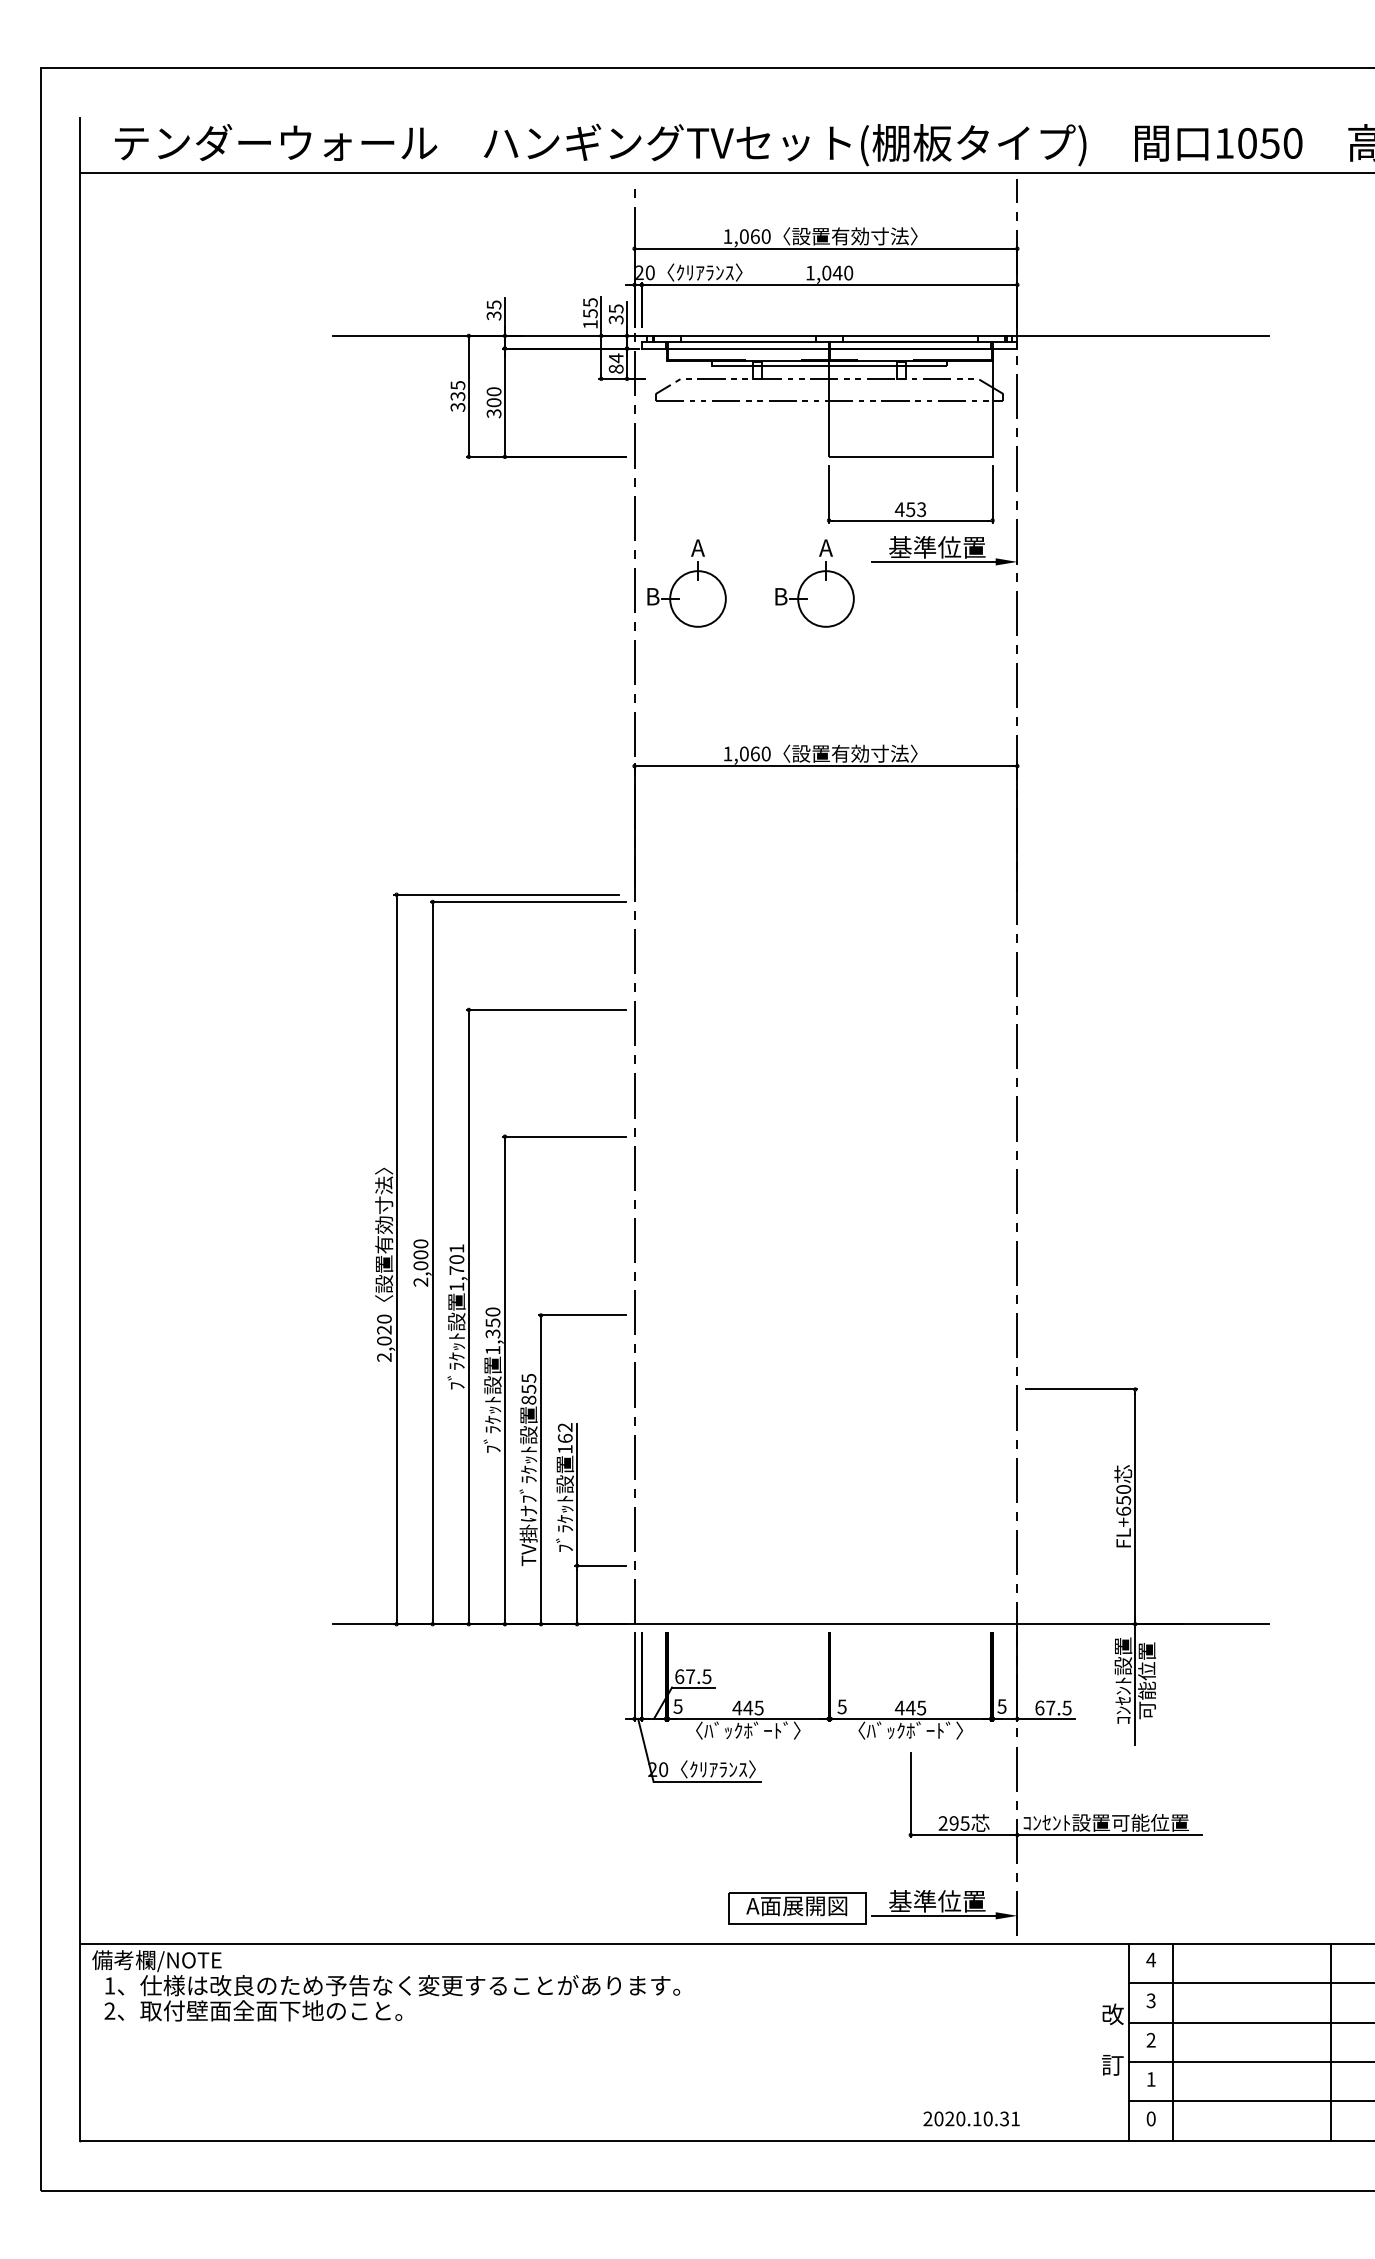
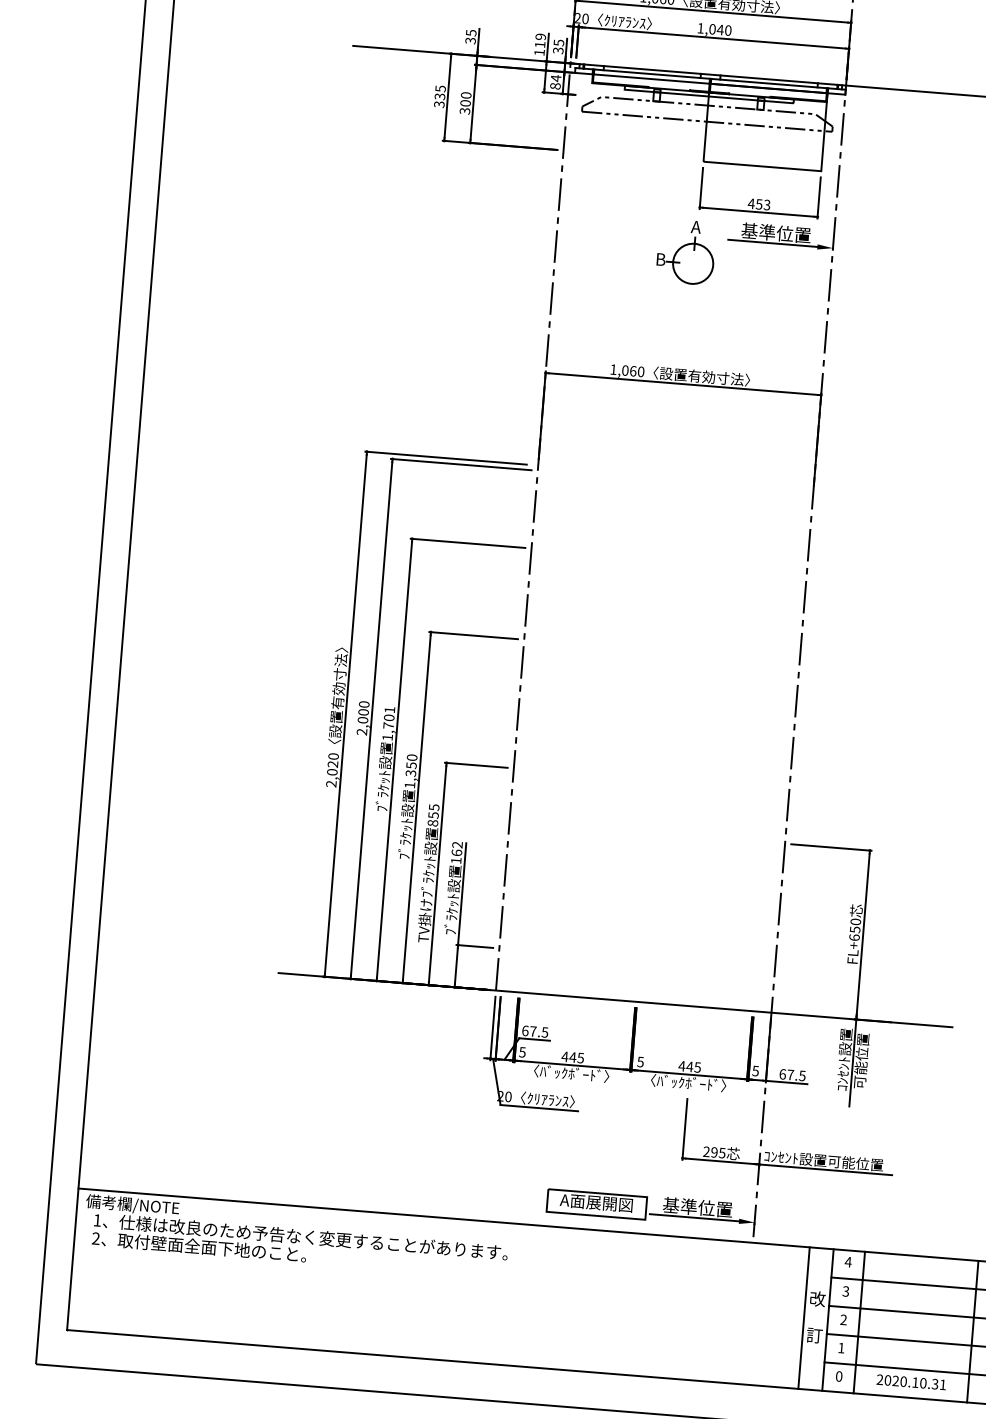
text: (590, 308) -> (540, 41), 155 -> 119
part: (686, 583) -> (593, 244), removed
line: (1096, 2041) -> (804, 1317), added
text: (971, 2118) -> (911, 1382), moved

